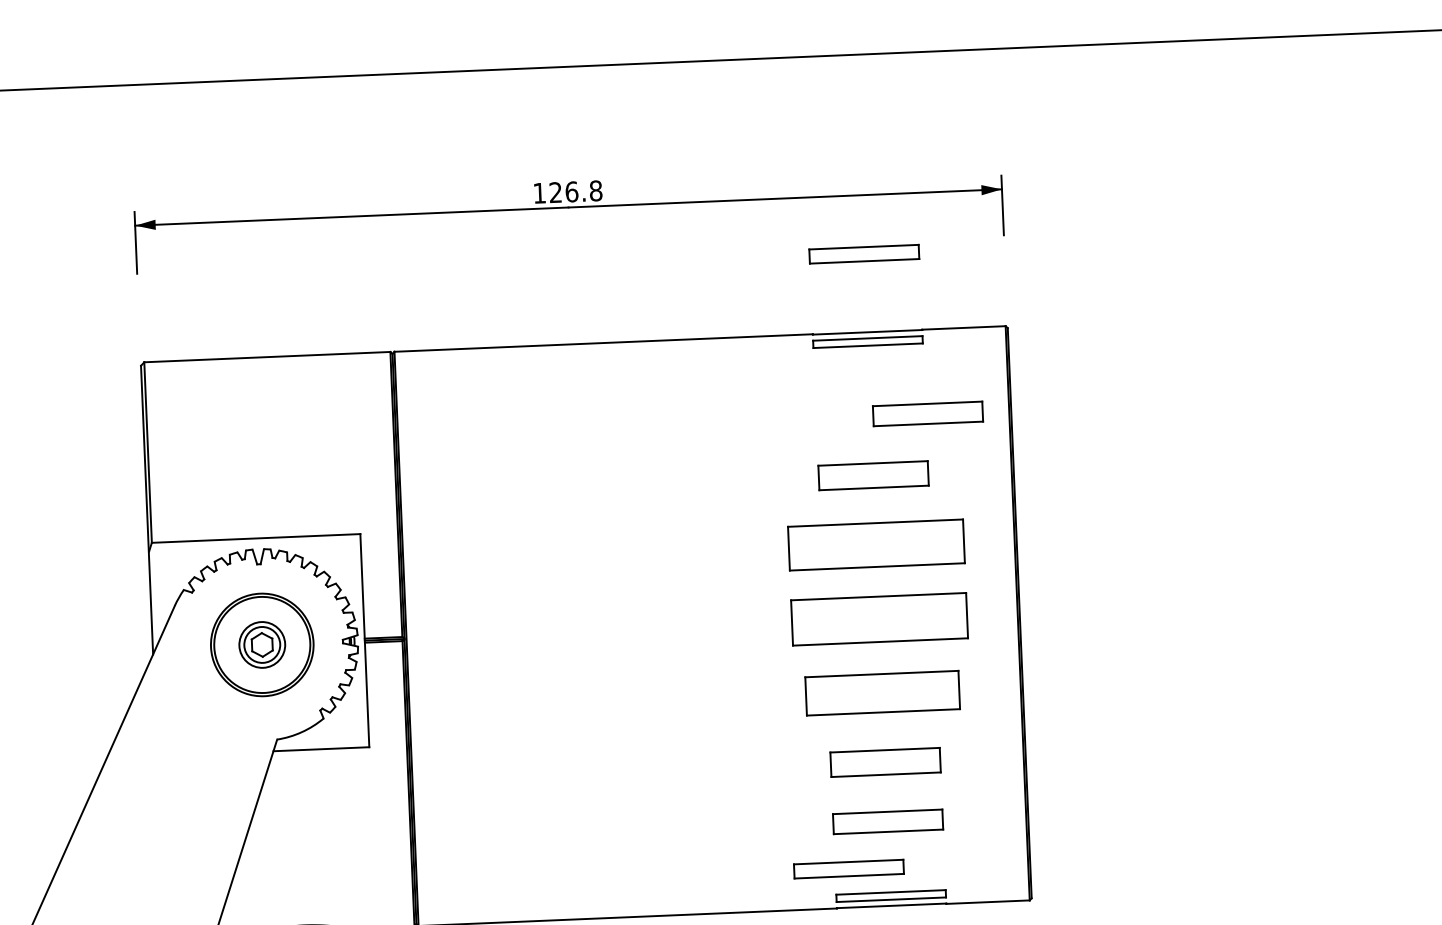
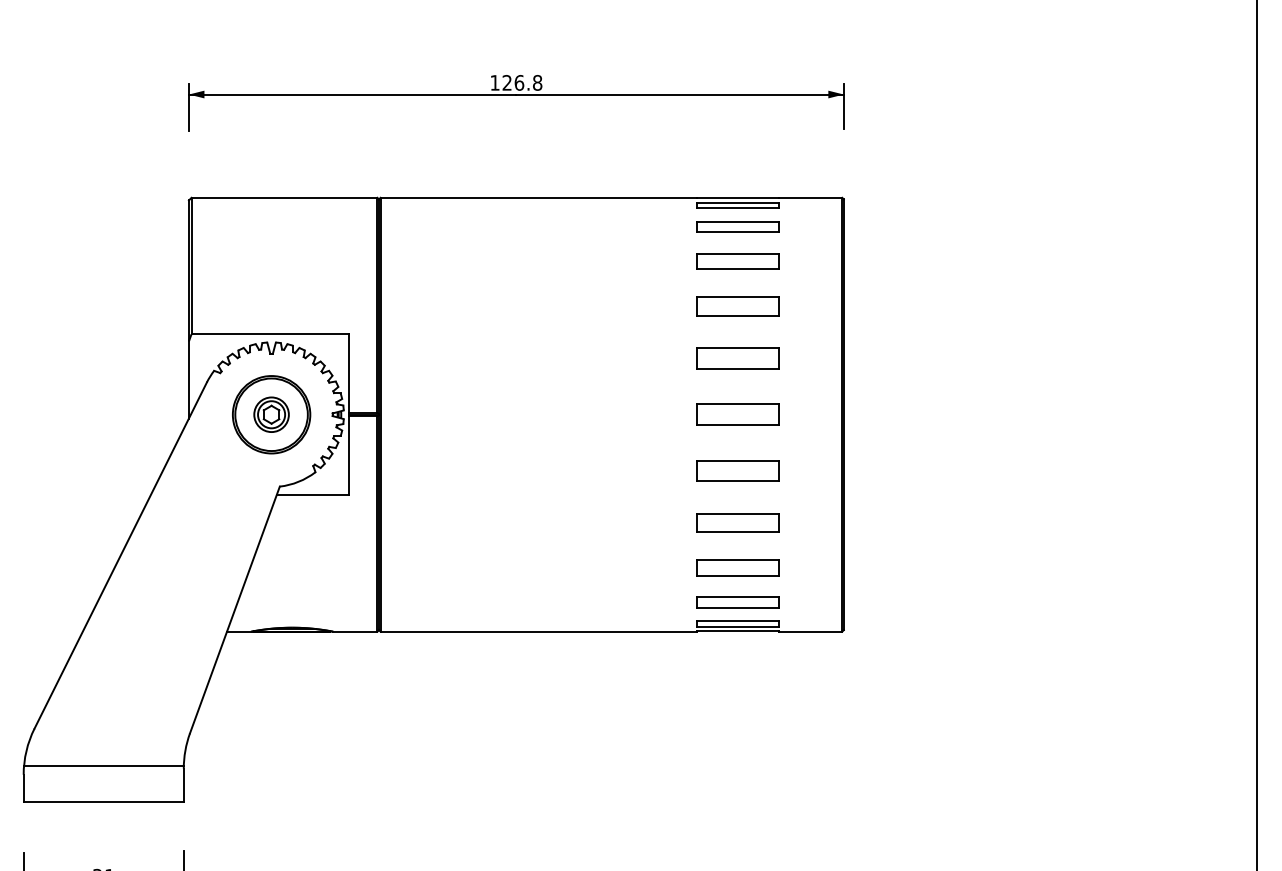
part: (863, 253) -> (737, 226), moved
part: (927, 413) -> (737, 261), moved
part: (875, 544) -> (737, 358), size x0.62
part: (878, 618) -> (737, 414), size x0.62
part: (882, 692) -> (737, 470), size x0.71
part: (848, 869) -> (737, 602), moved

